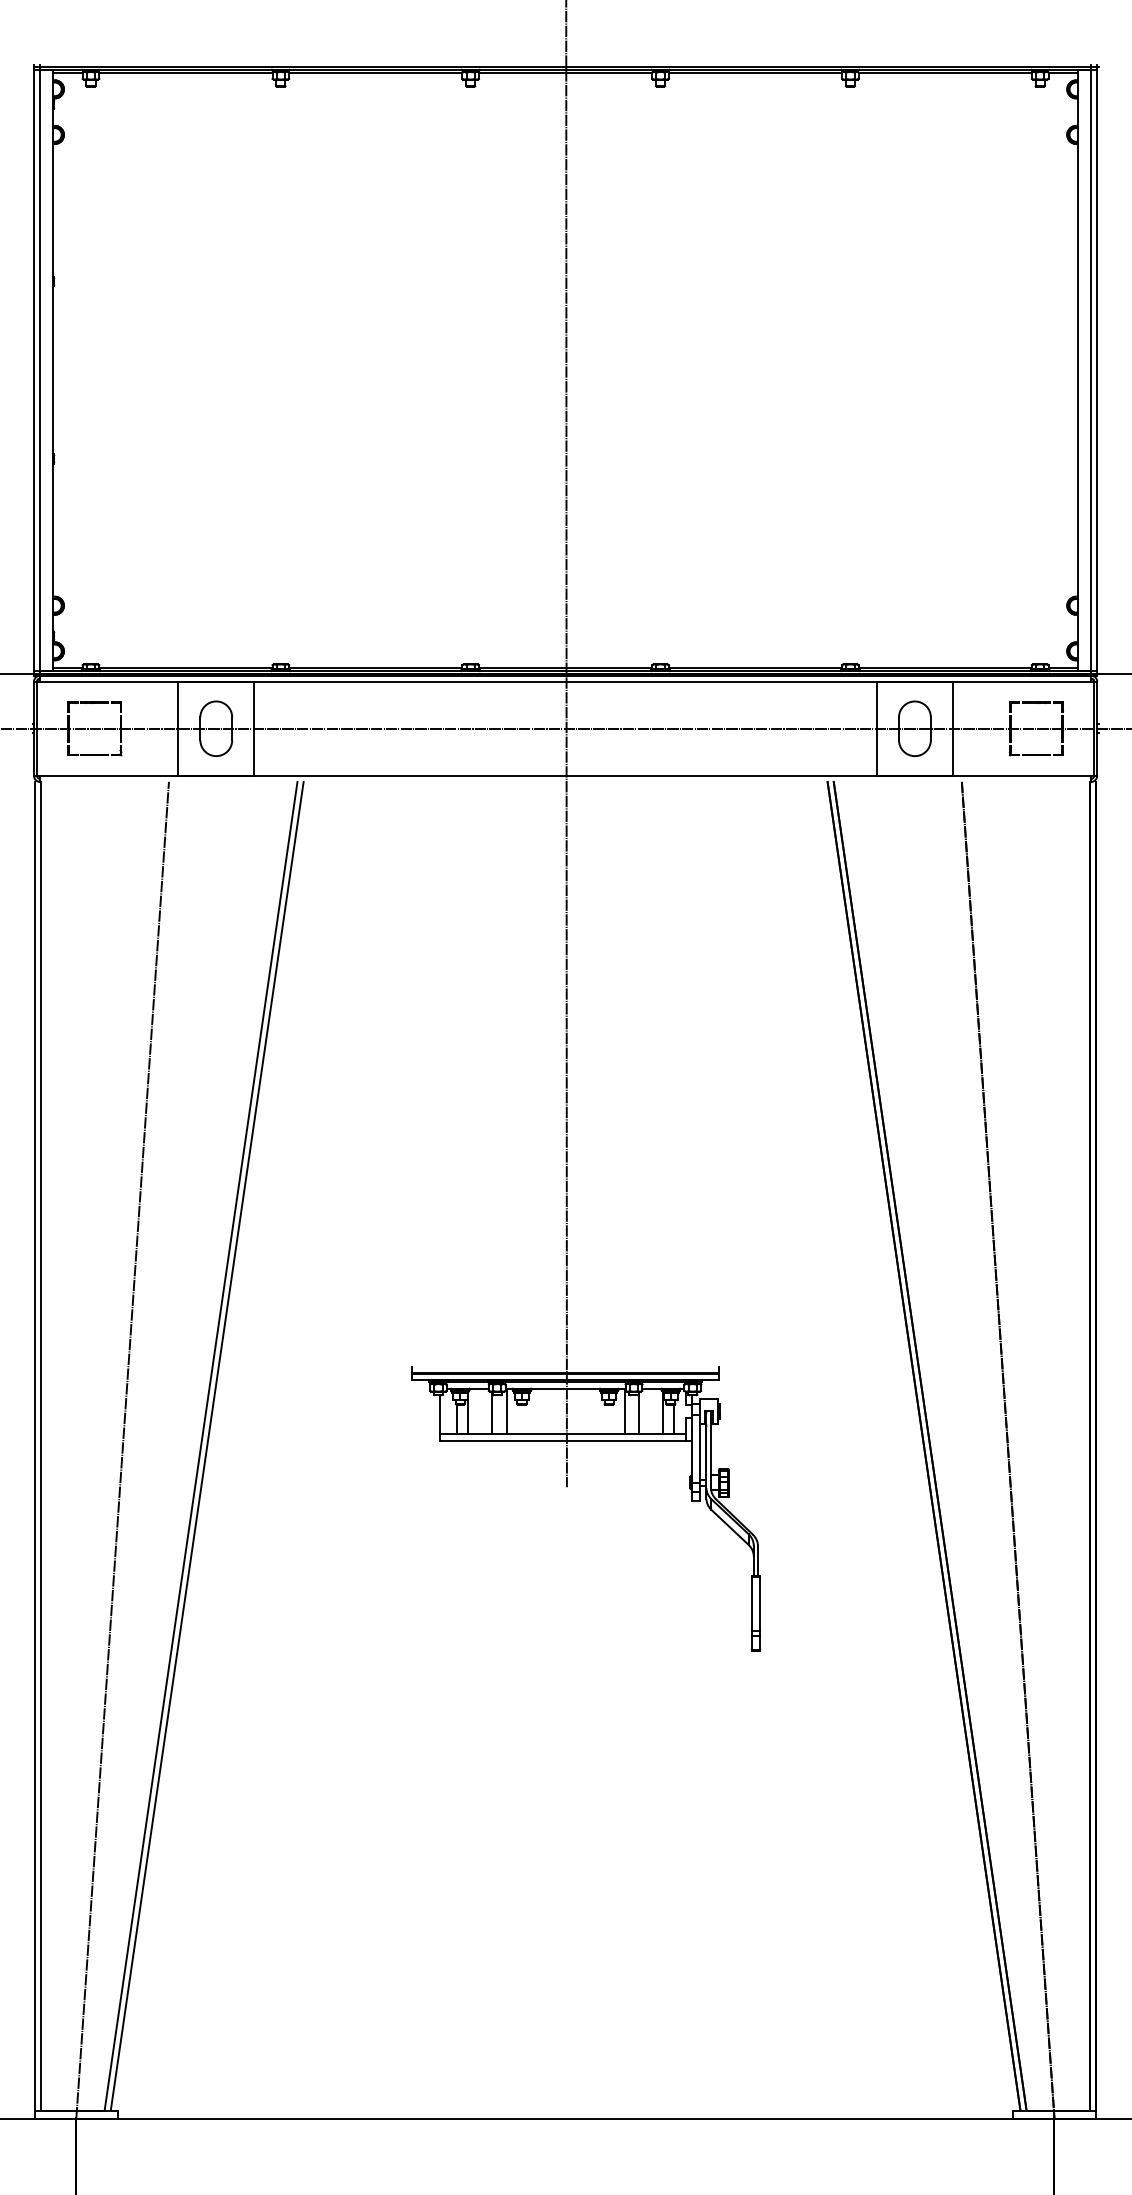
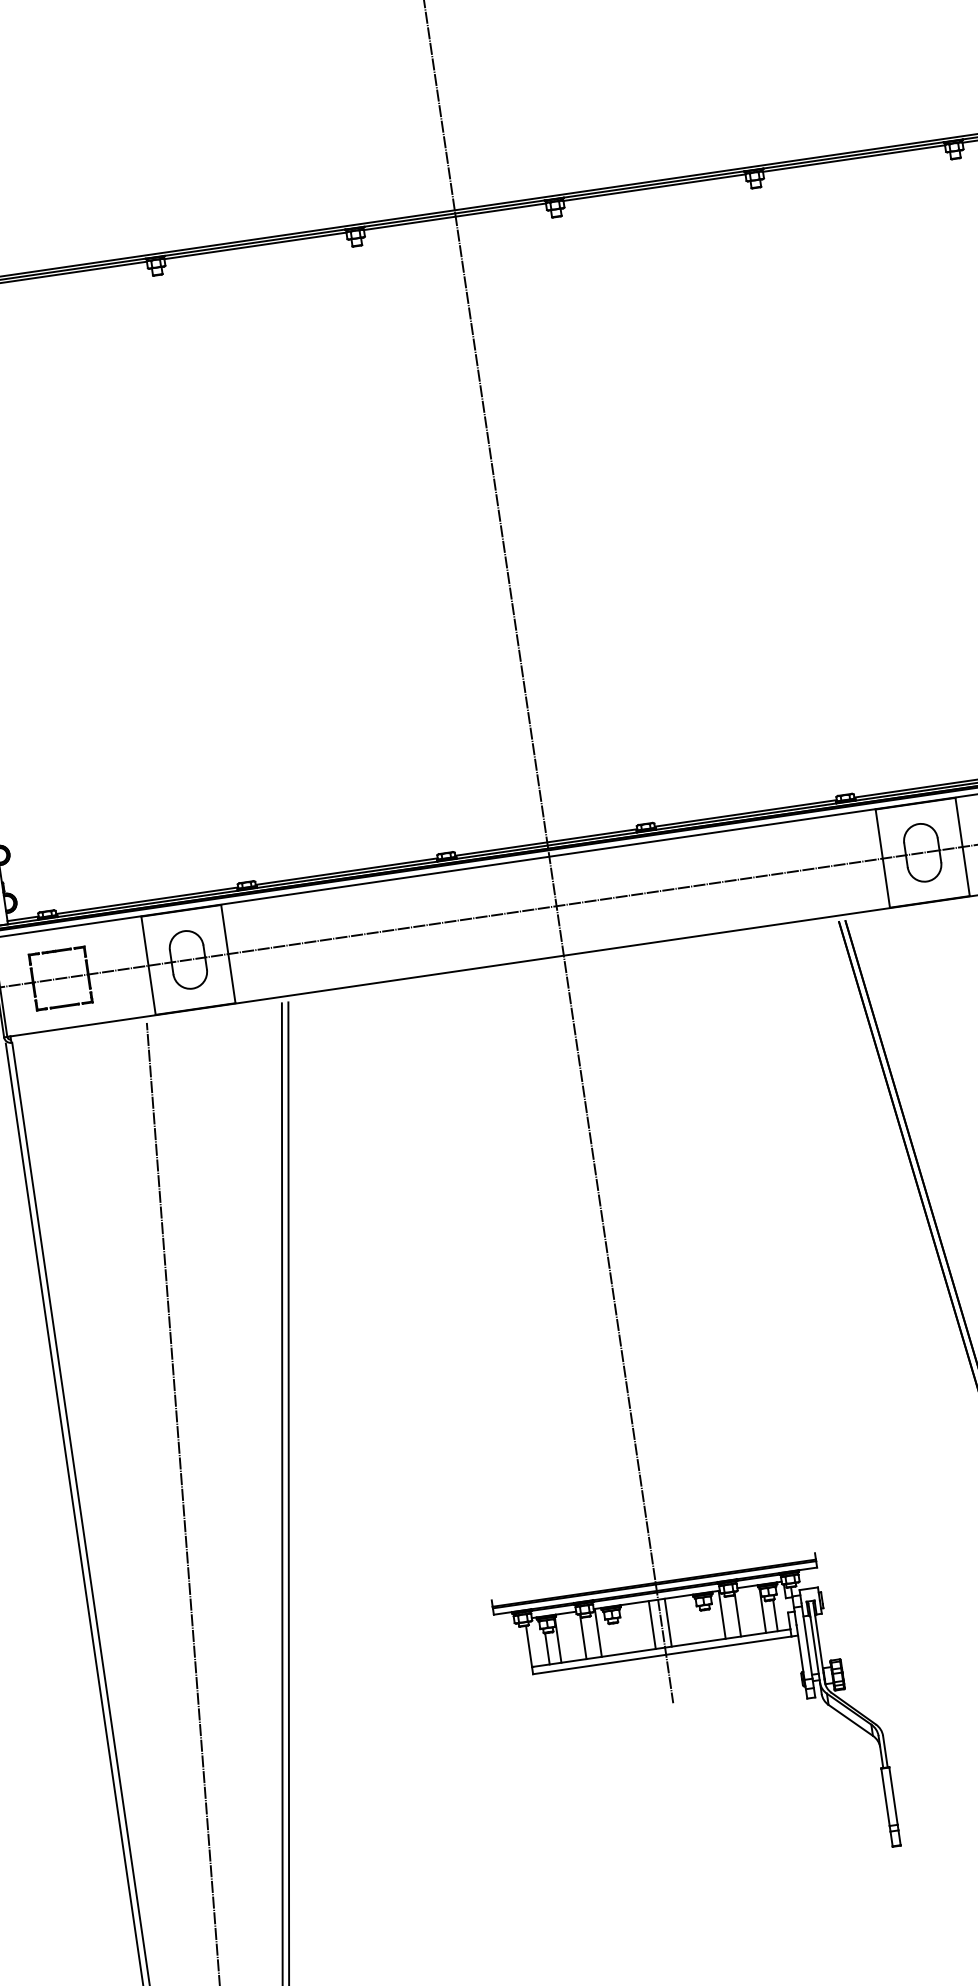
line: (558, 1411) -> (652, 1624), added
line: (573, 1411) -> (668, 1622), added

